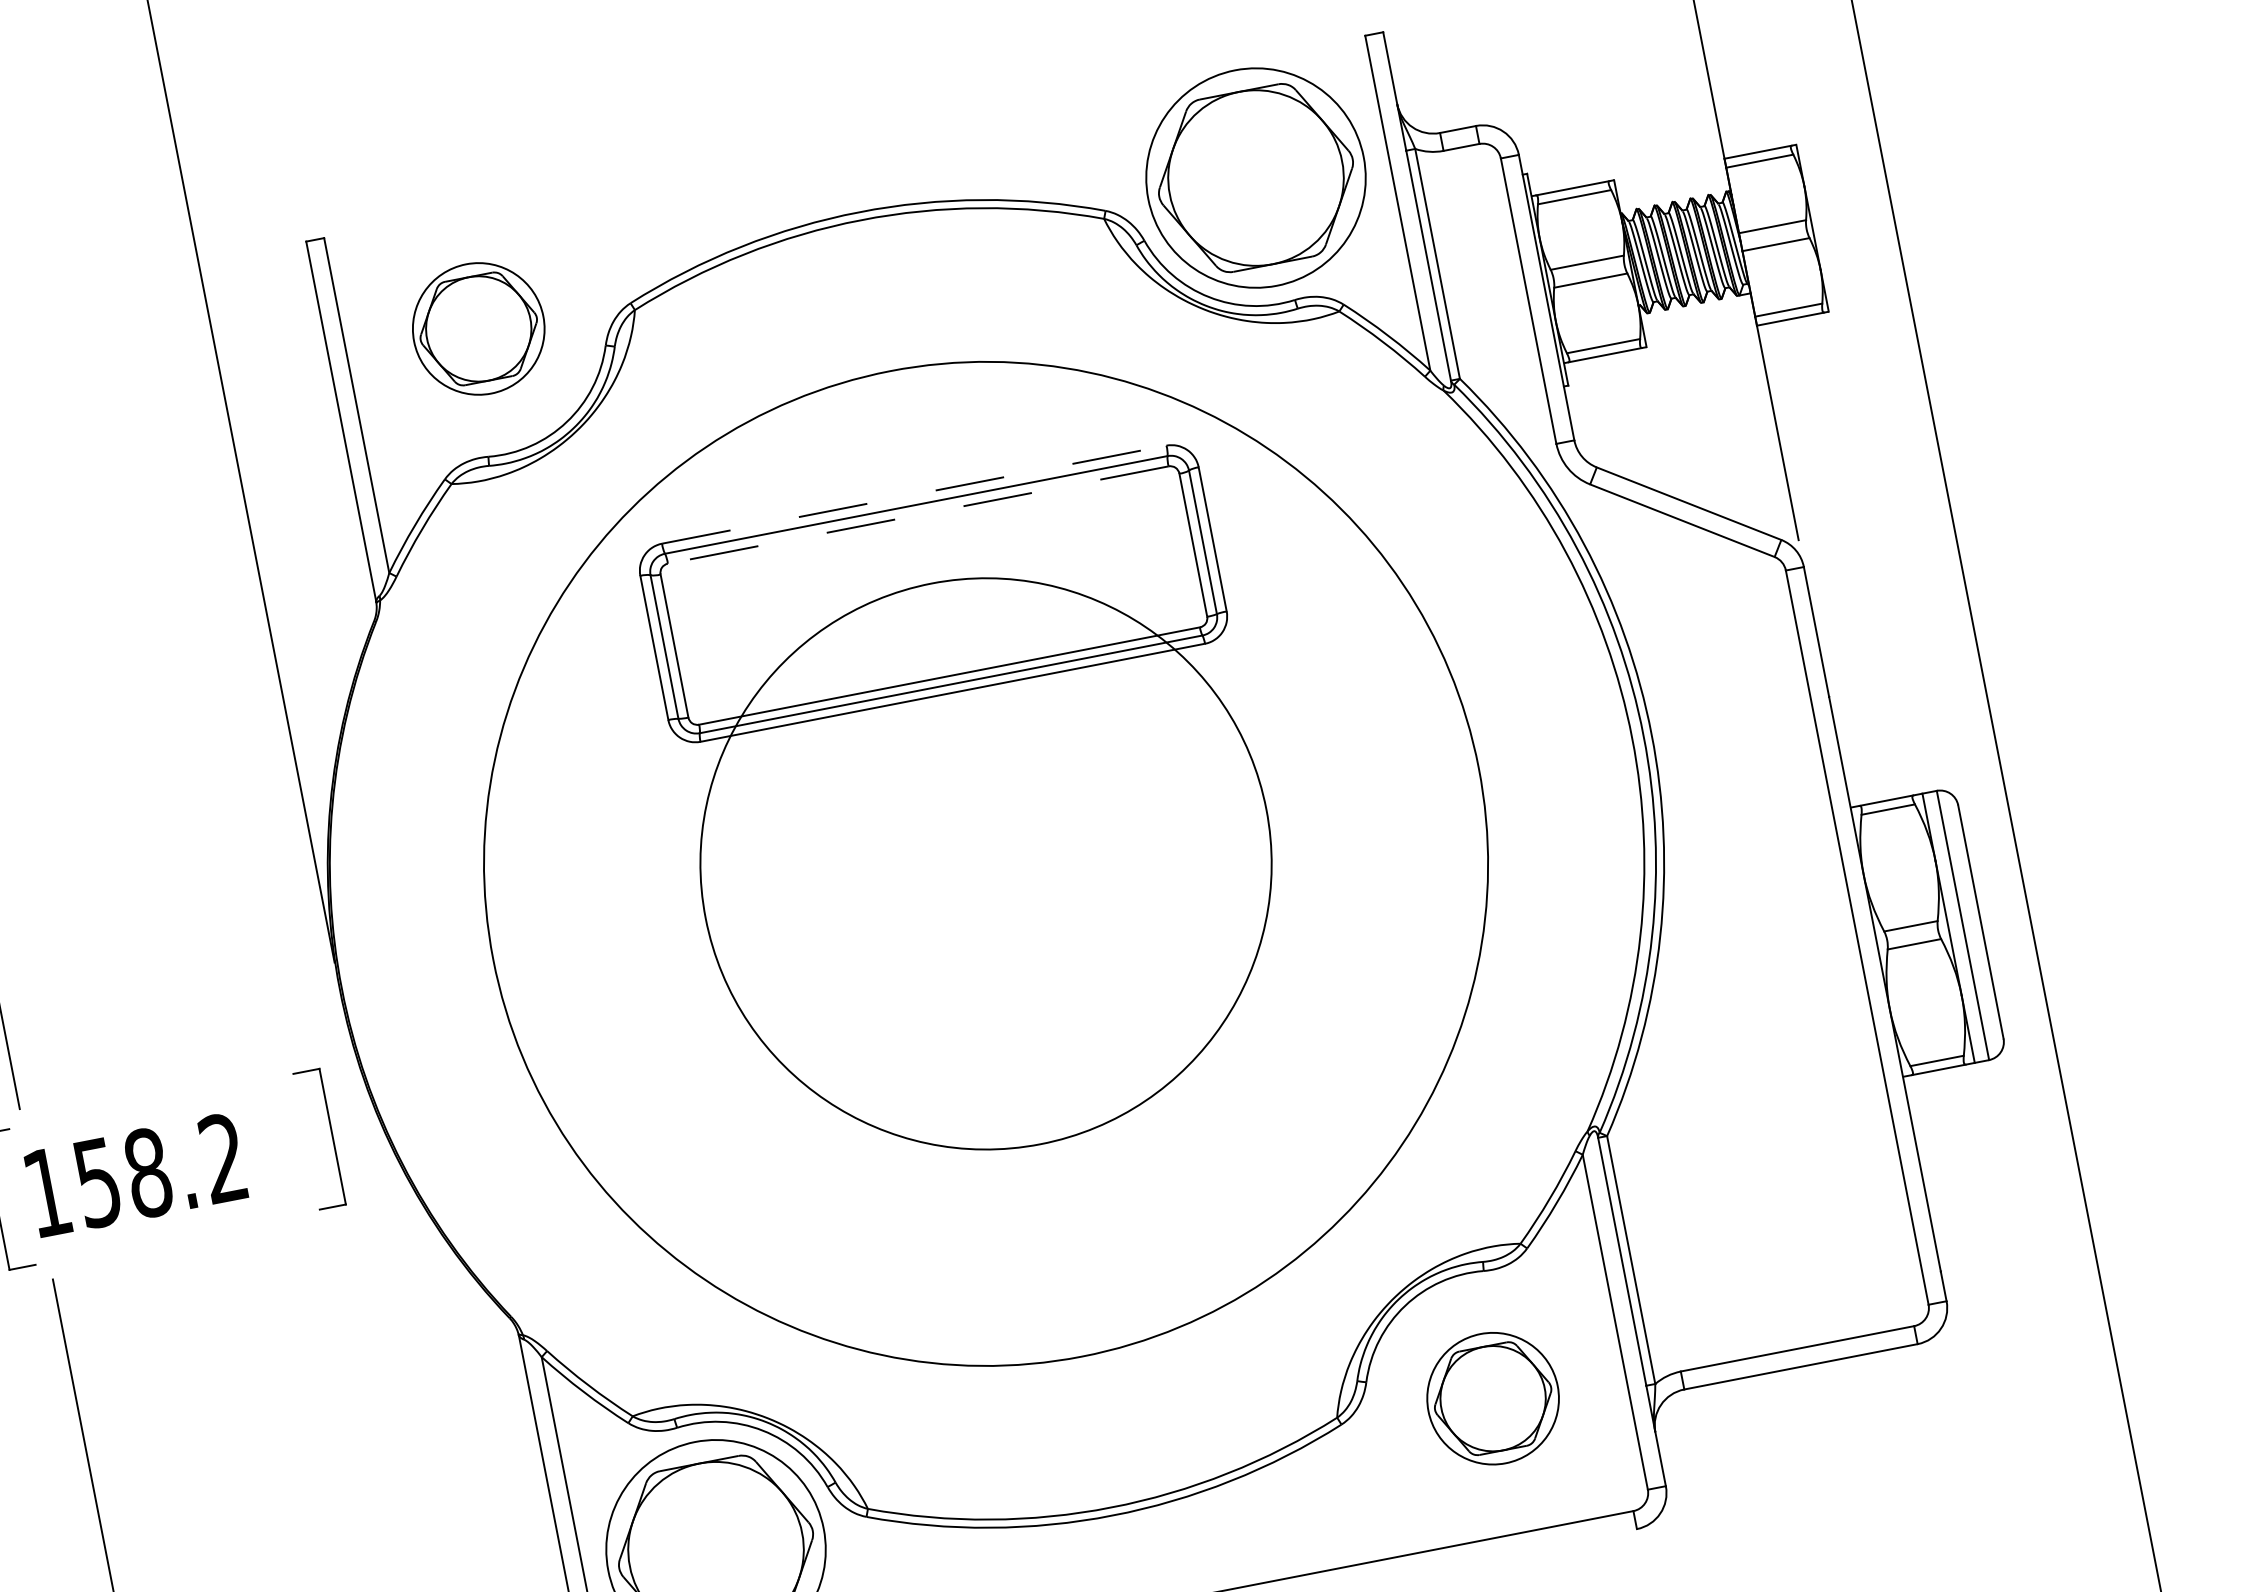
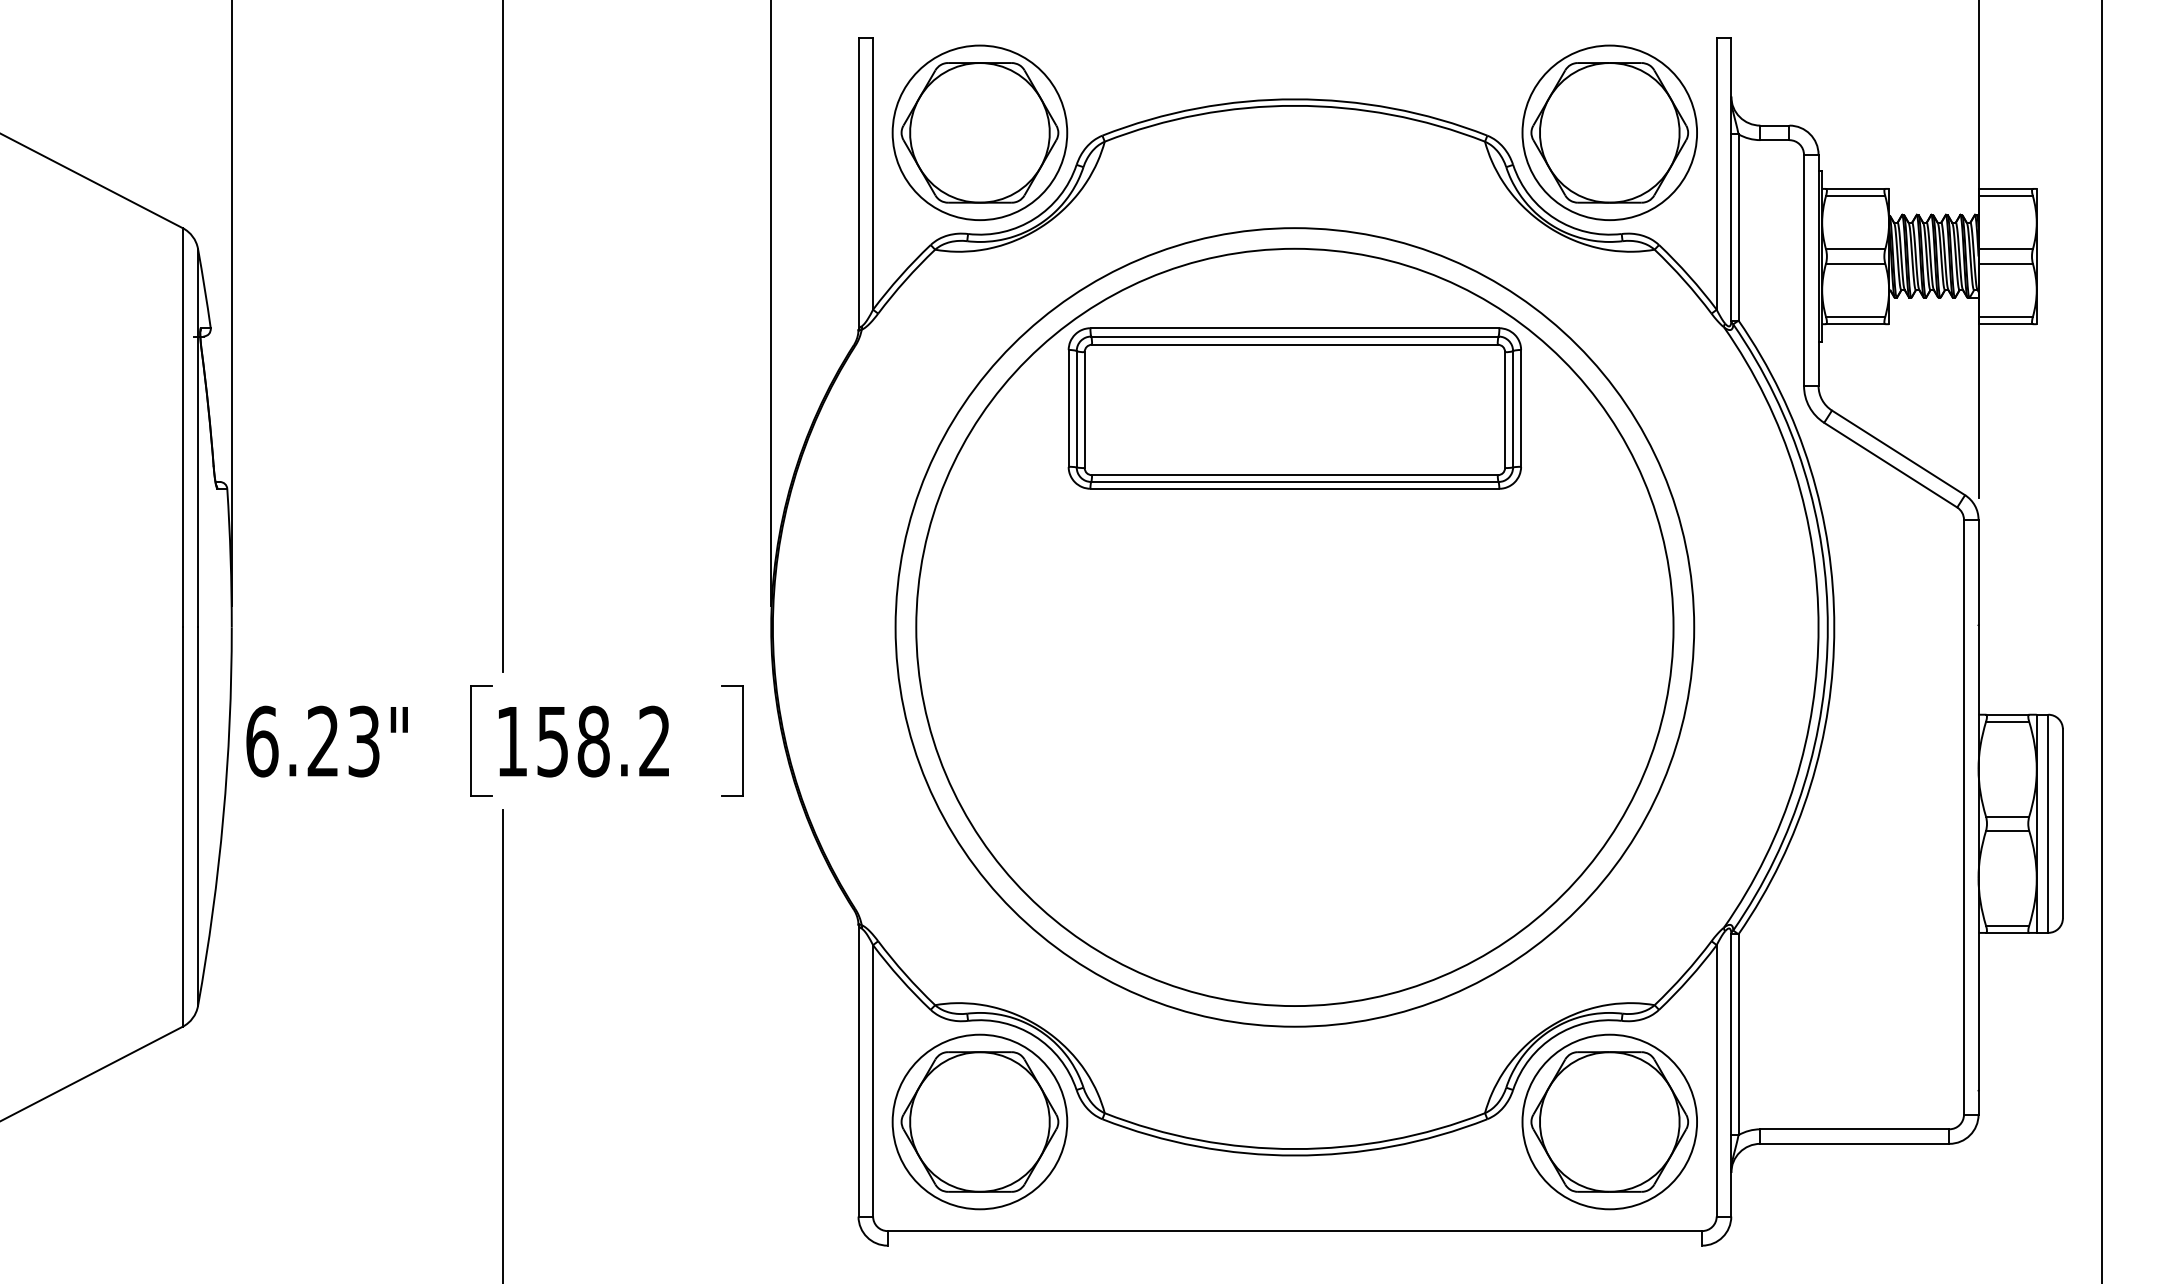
part: (478, 328) -> (979, 132), size x1.67
line: (915, 494) -> (1295, 328), dashed -> solid
line: (917, 514) -> (1294, 344), dashed -> solid
circle: (985, 864) -> (1294, 627), size x1.67
part: (1492, 1398) -> (1609, 1121), size x1.67

